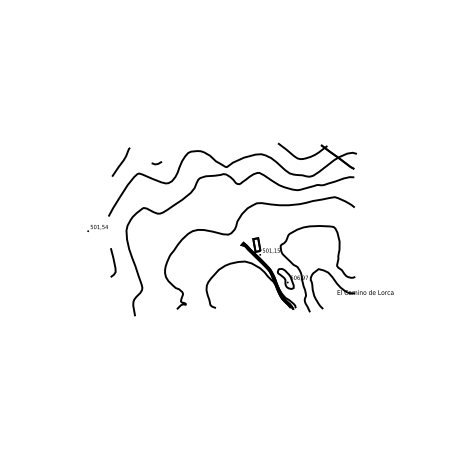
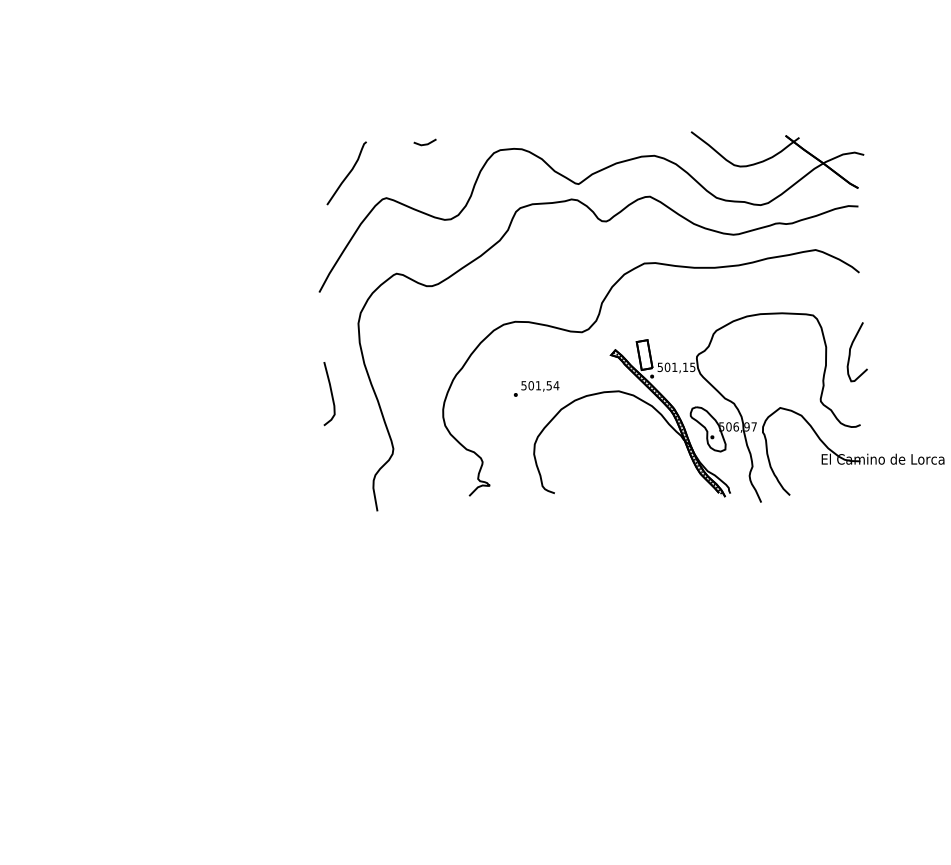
line: (156, 163) -> (424, 143), moved
text: (97, 228) -> (536, 389), moved
curve: (351, 243) -> (852, 351), added

